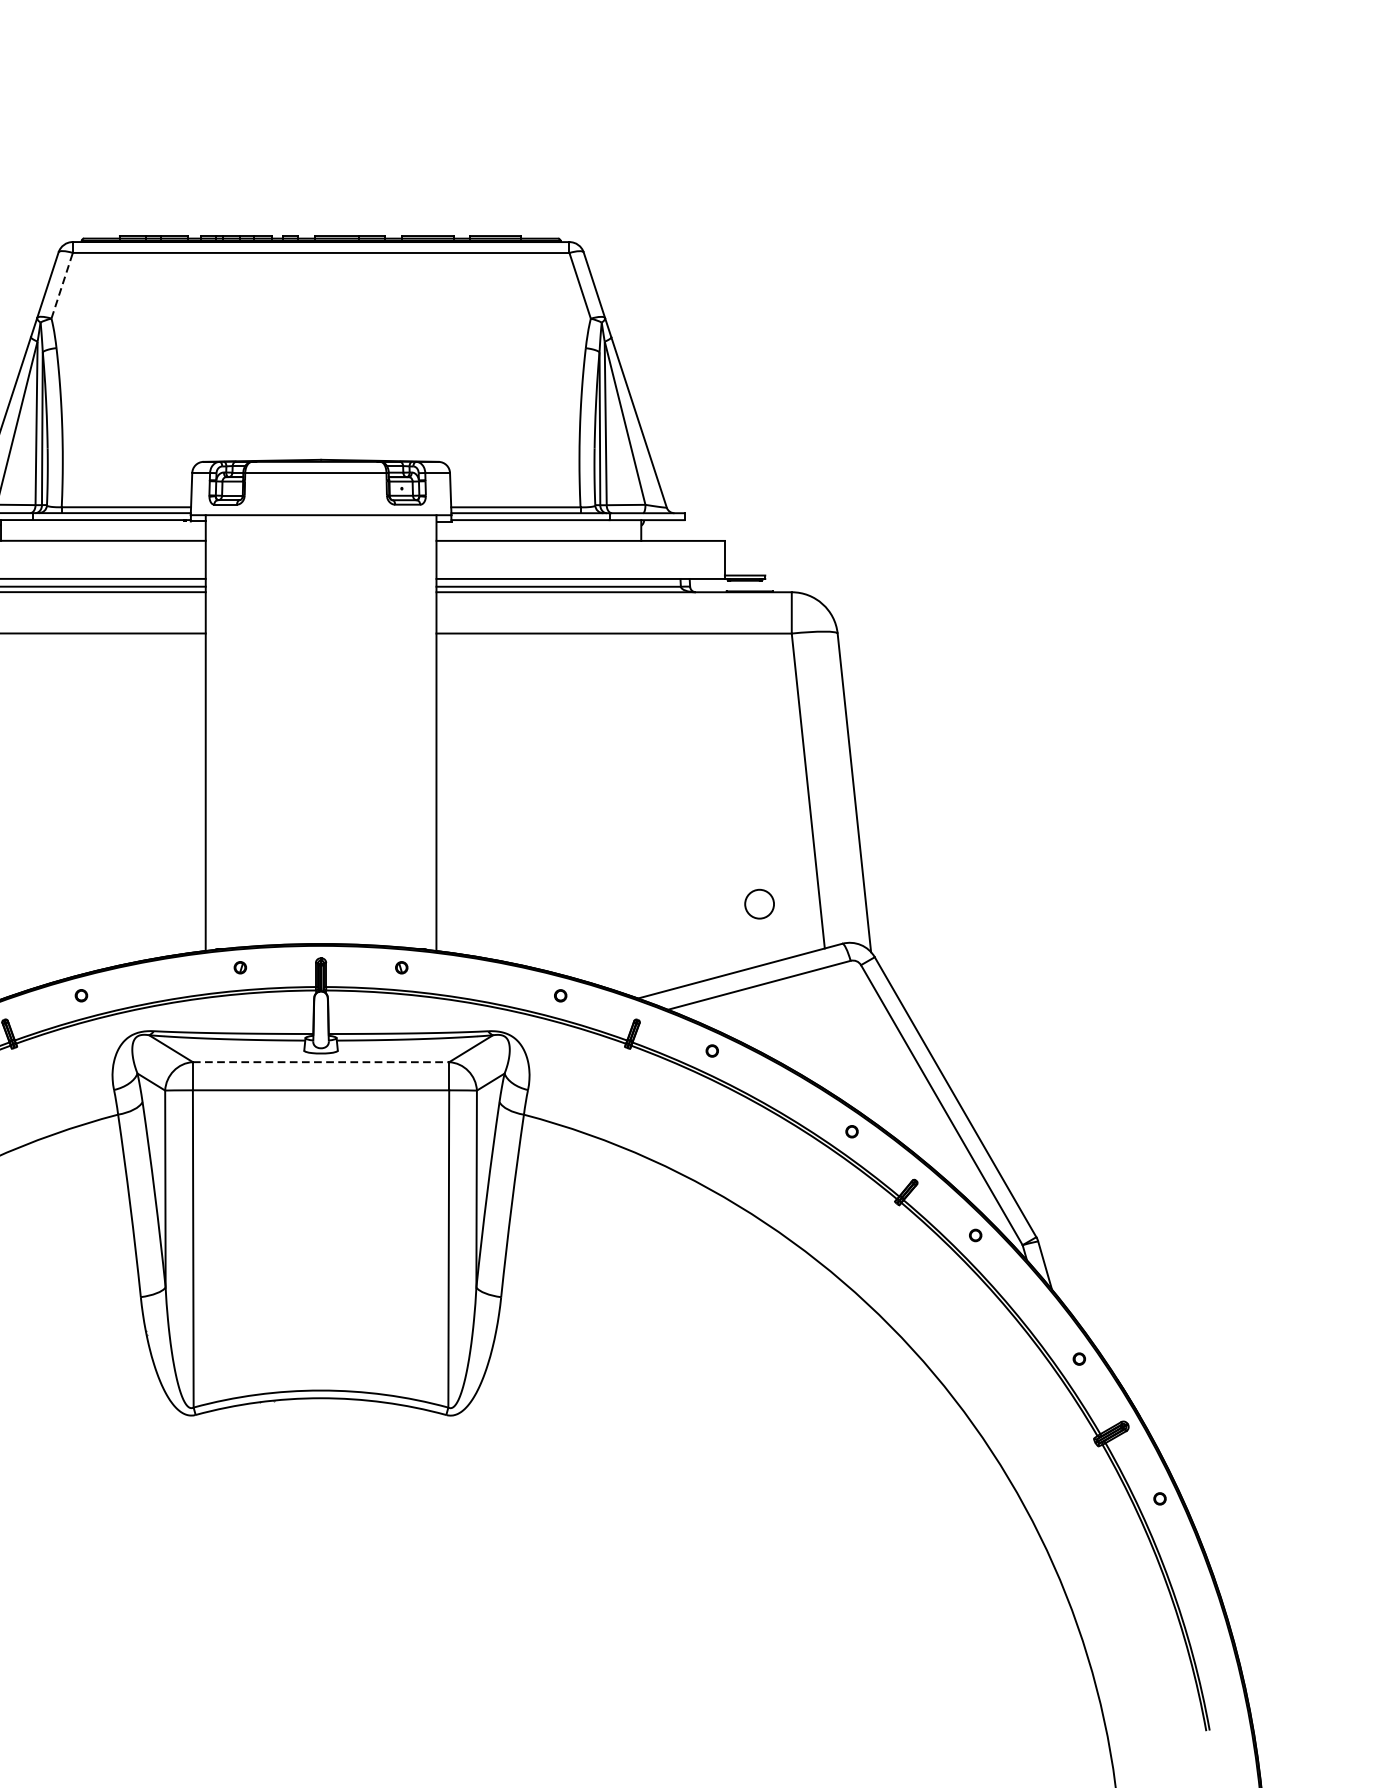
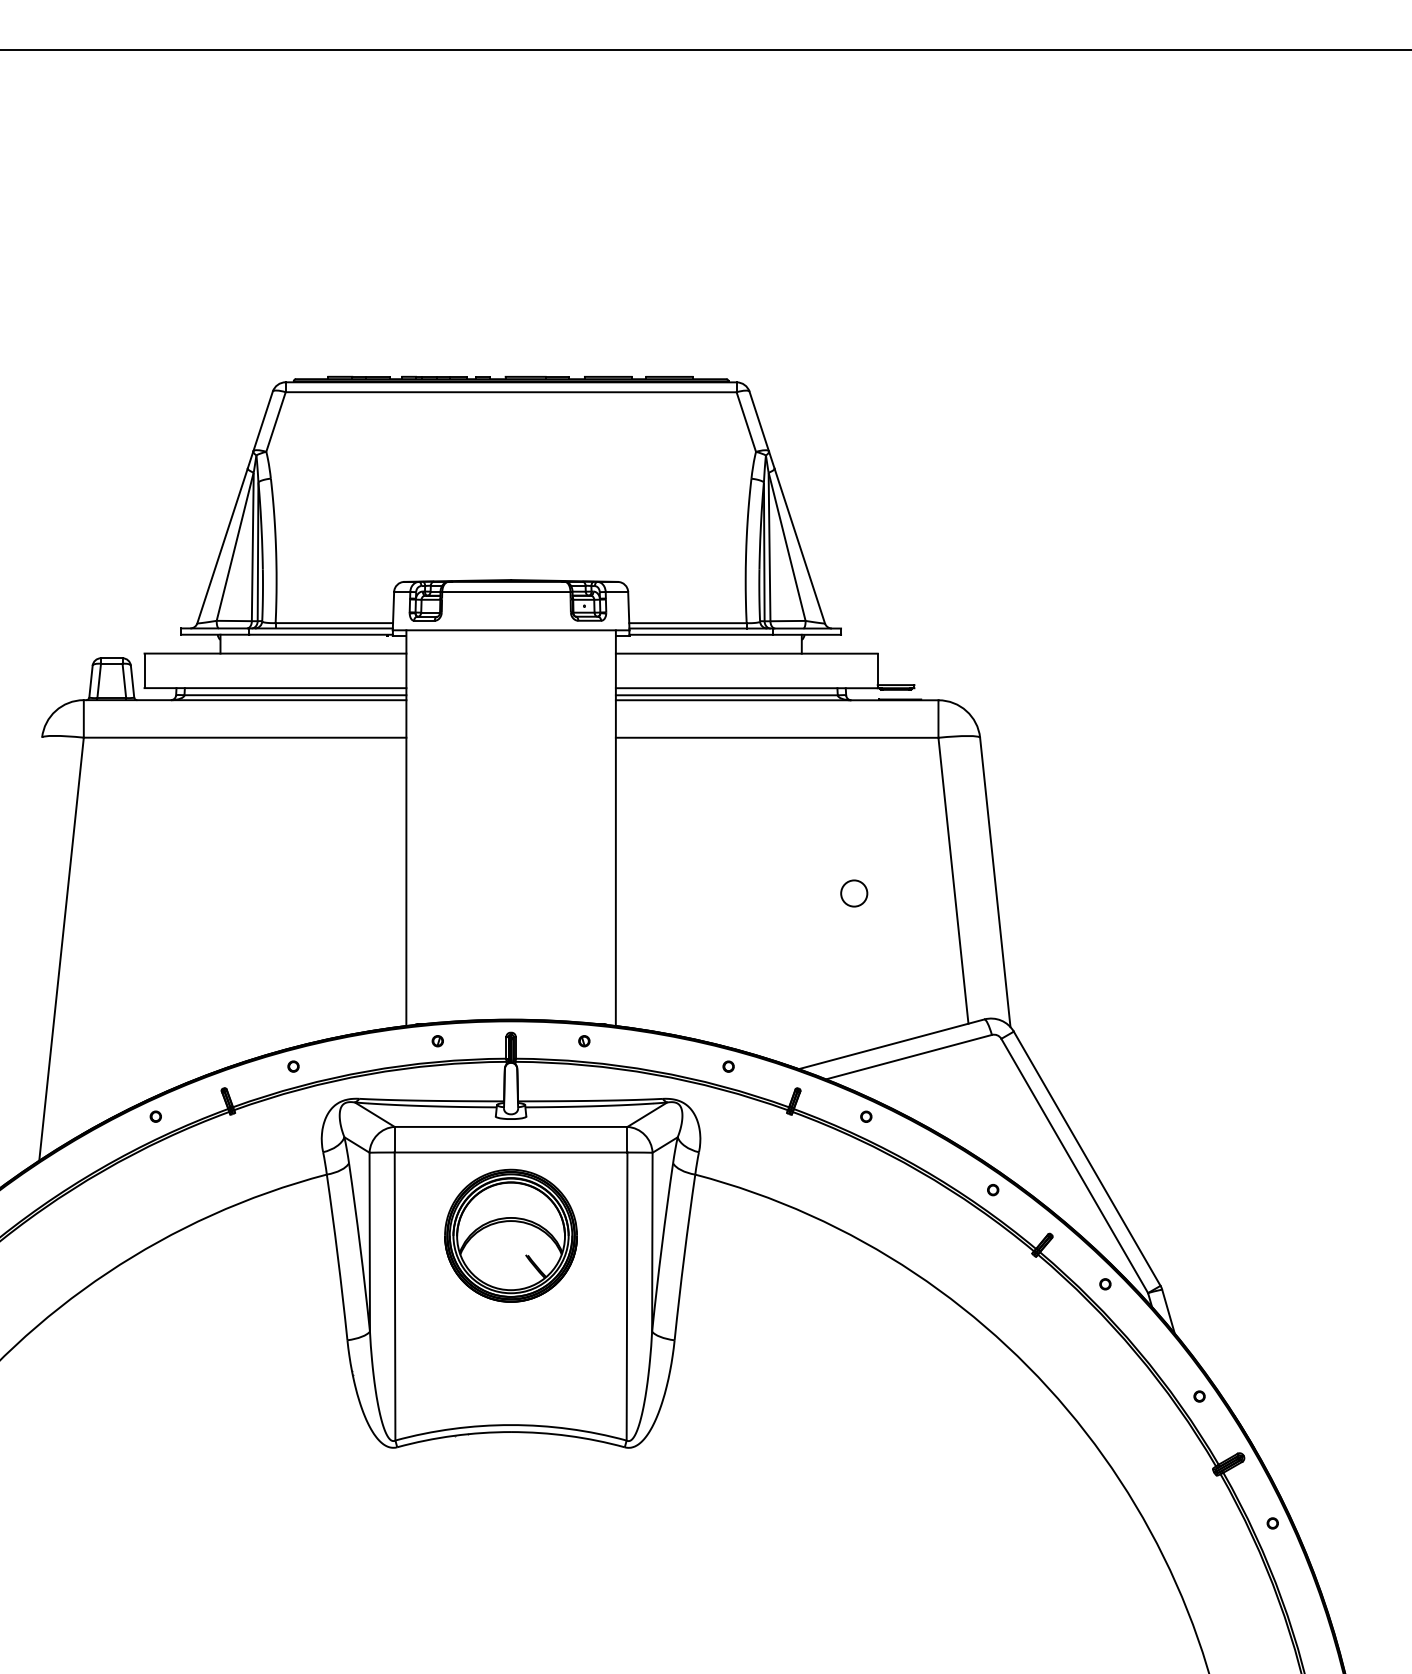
line: (62, 285) -> (276, 421), dashed -> solid
circle: (759, 904) -> (854, 893), moved
line: (321, 1061) -> (511, 1126), dashed -> solid
part: (320, 1181) -> (510, 1235), added

